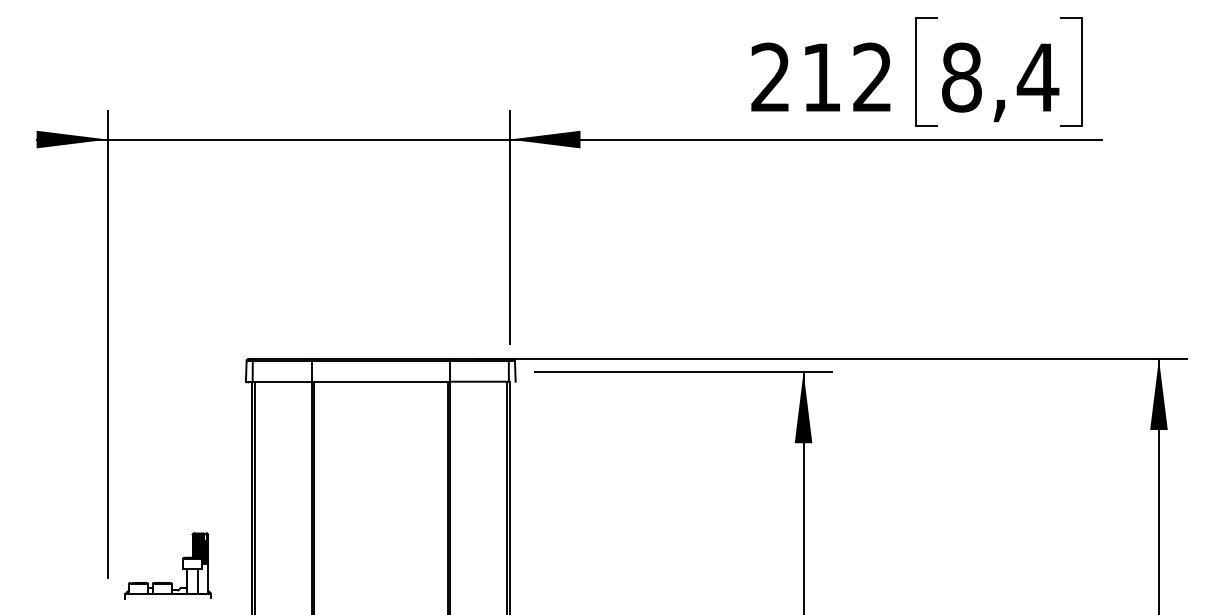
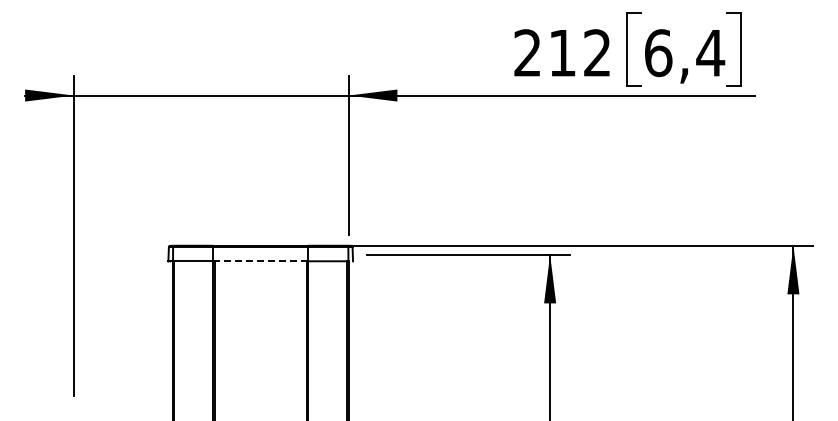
text: (961, 76) -> (658, 52), 8,4 -> 6,4
line: (381, 382) -> (261, 261), solid -> dashed
part: (181, 566) -> (124, 387), removed

